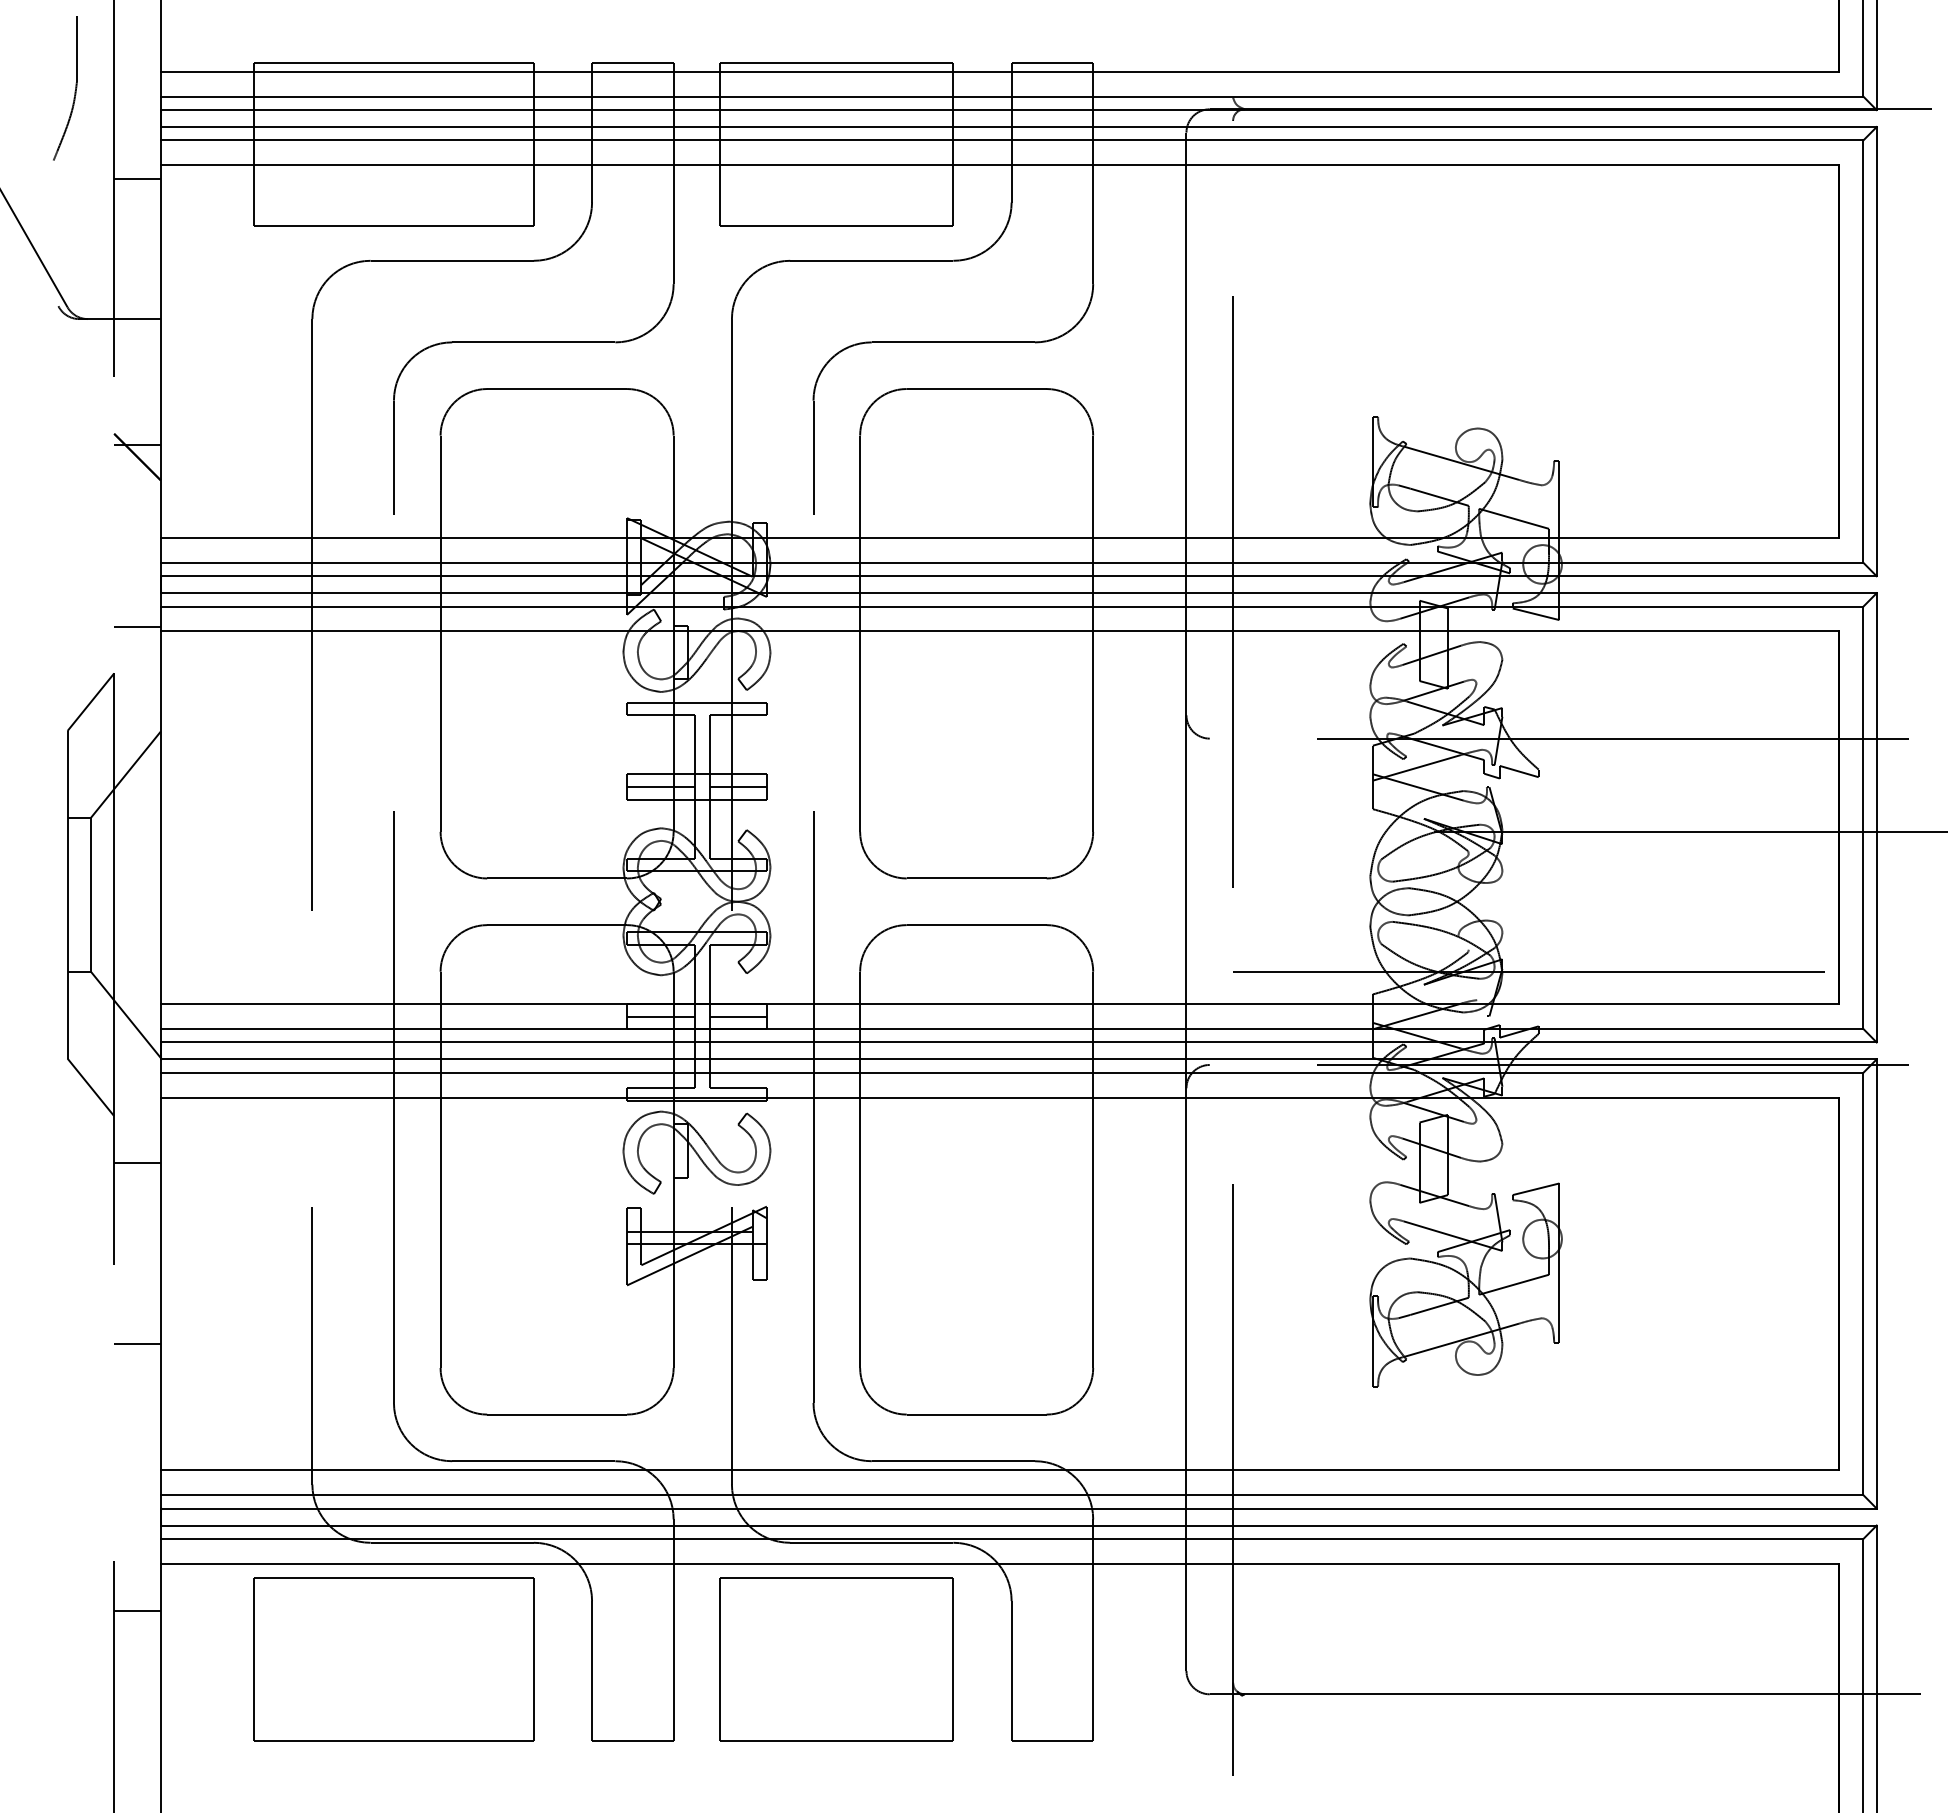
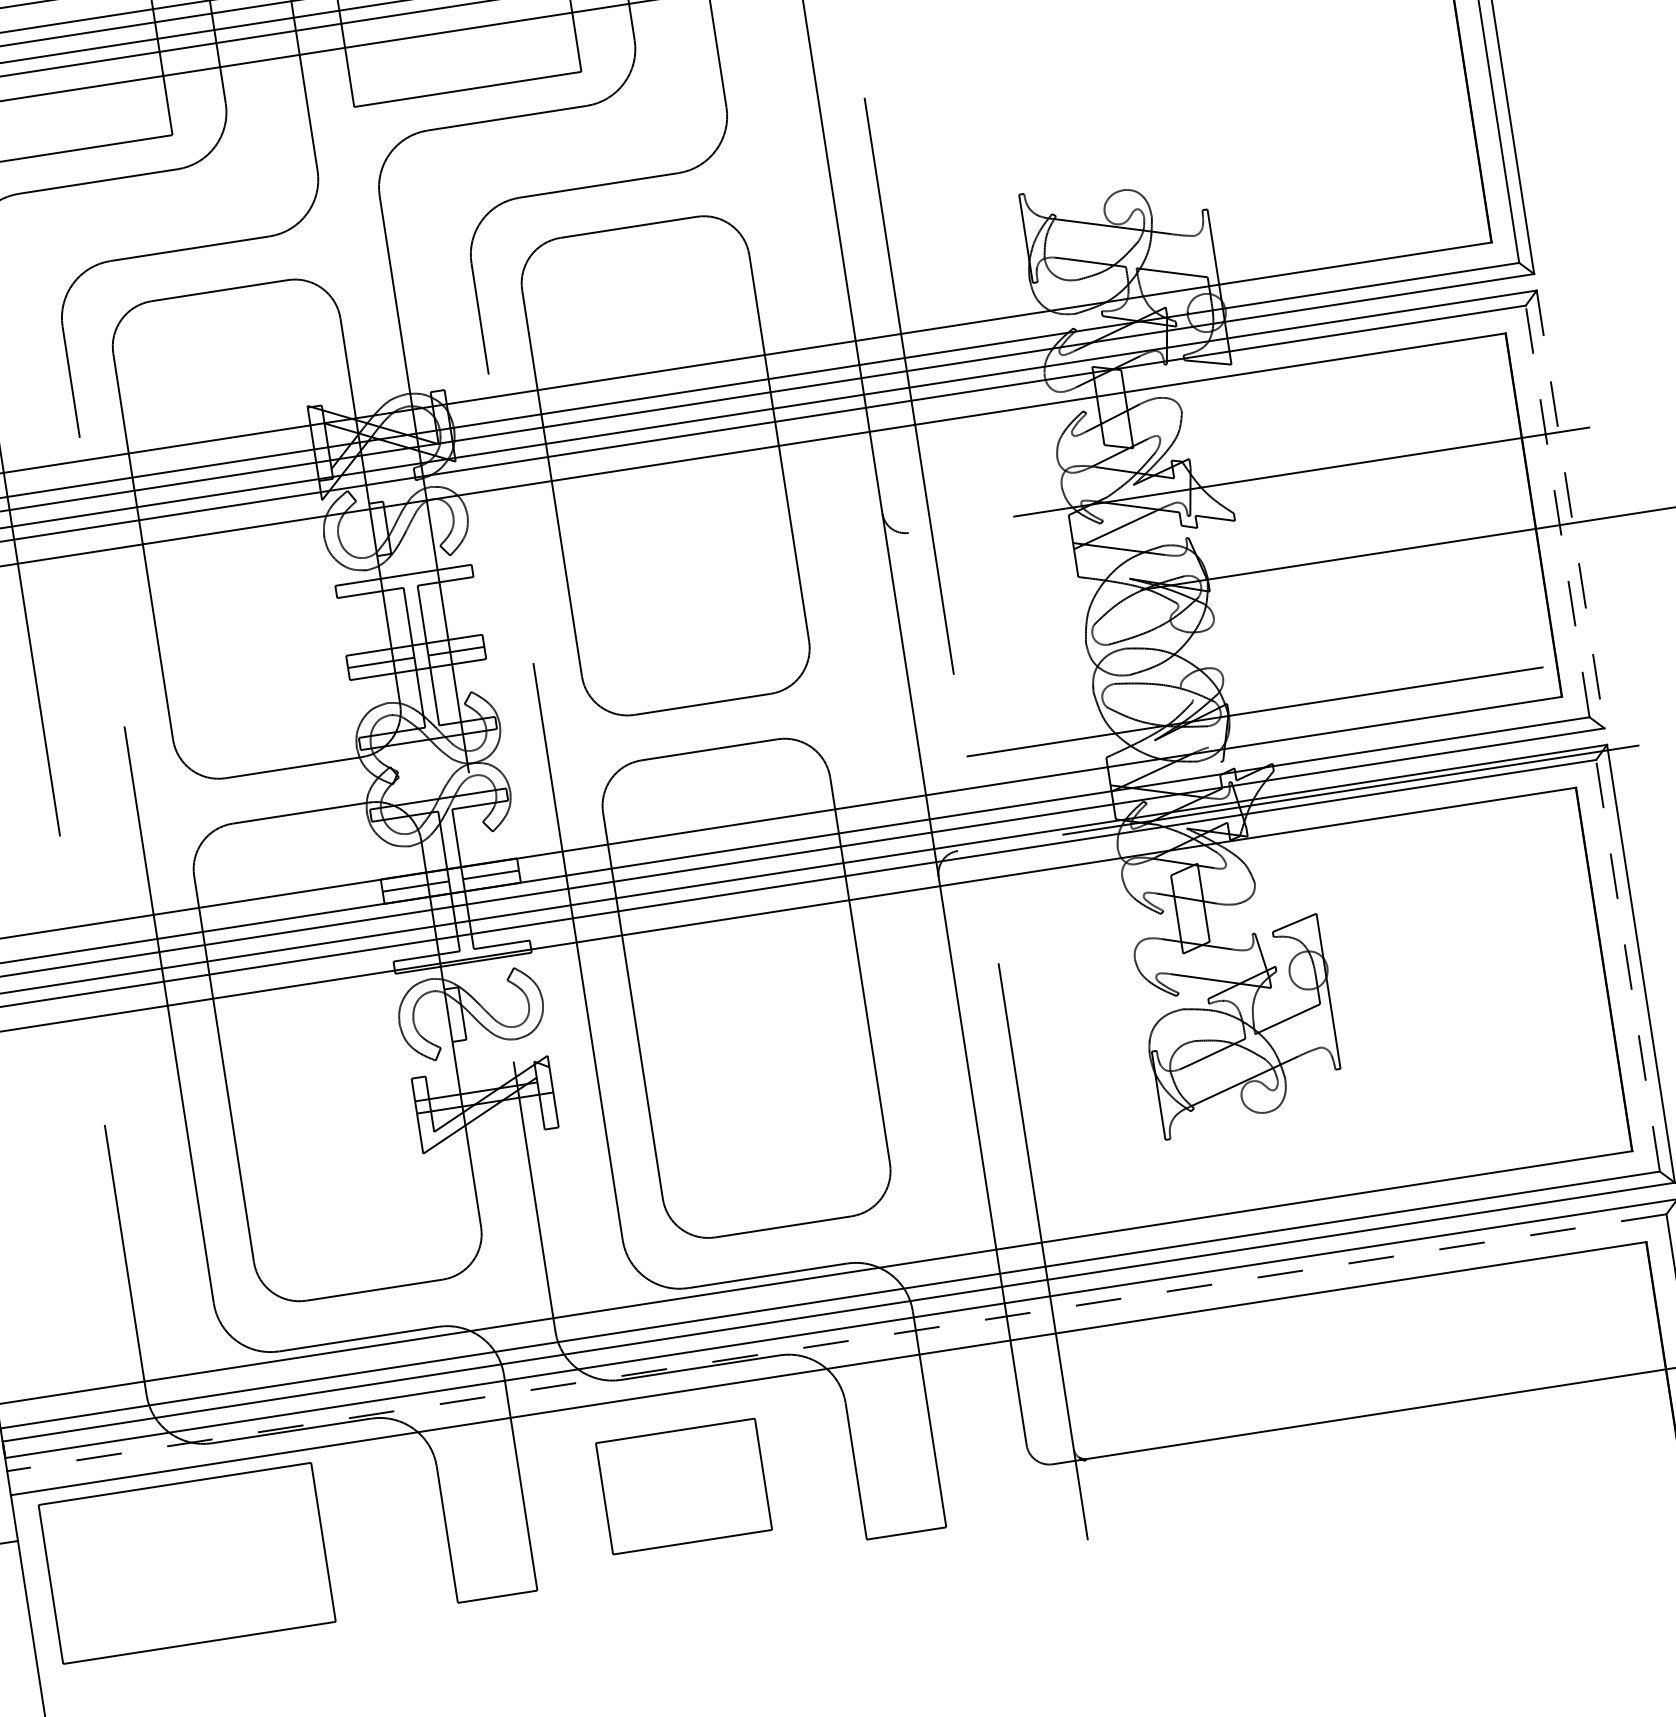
line: (1863, 817) -> (1557, 511), solid -> dashed
line: (1876, 817) -> (1570, 509), solid -> dashed
line: (1863, 1283) -> (1628, 965), solid -> dashed
line: (1011, 1538) -> (836, 1342), solid -> dashed
part: (393, 1659) -> (186, 1563), moved
part: (836, 1659) -> (683, 1486), size x0.7

